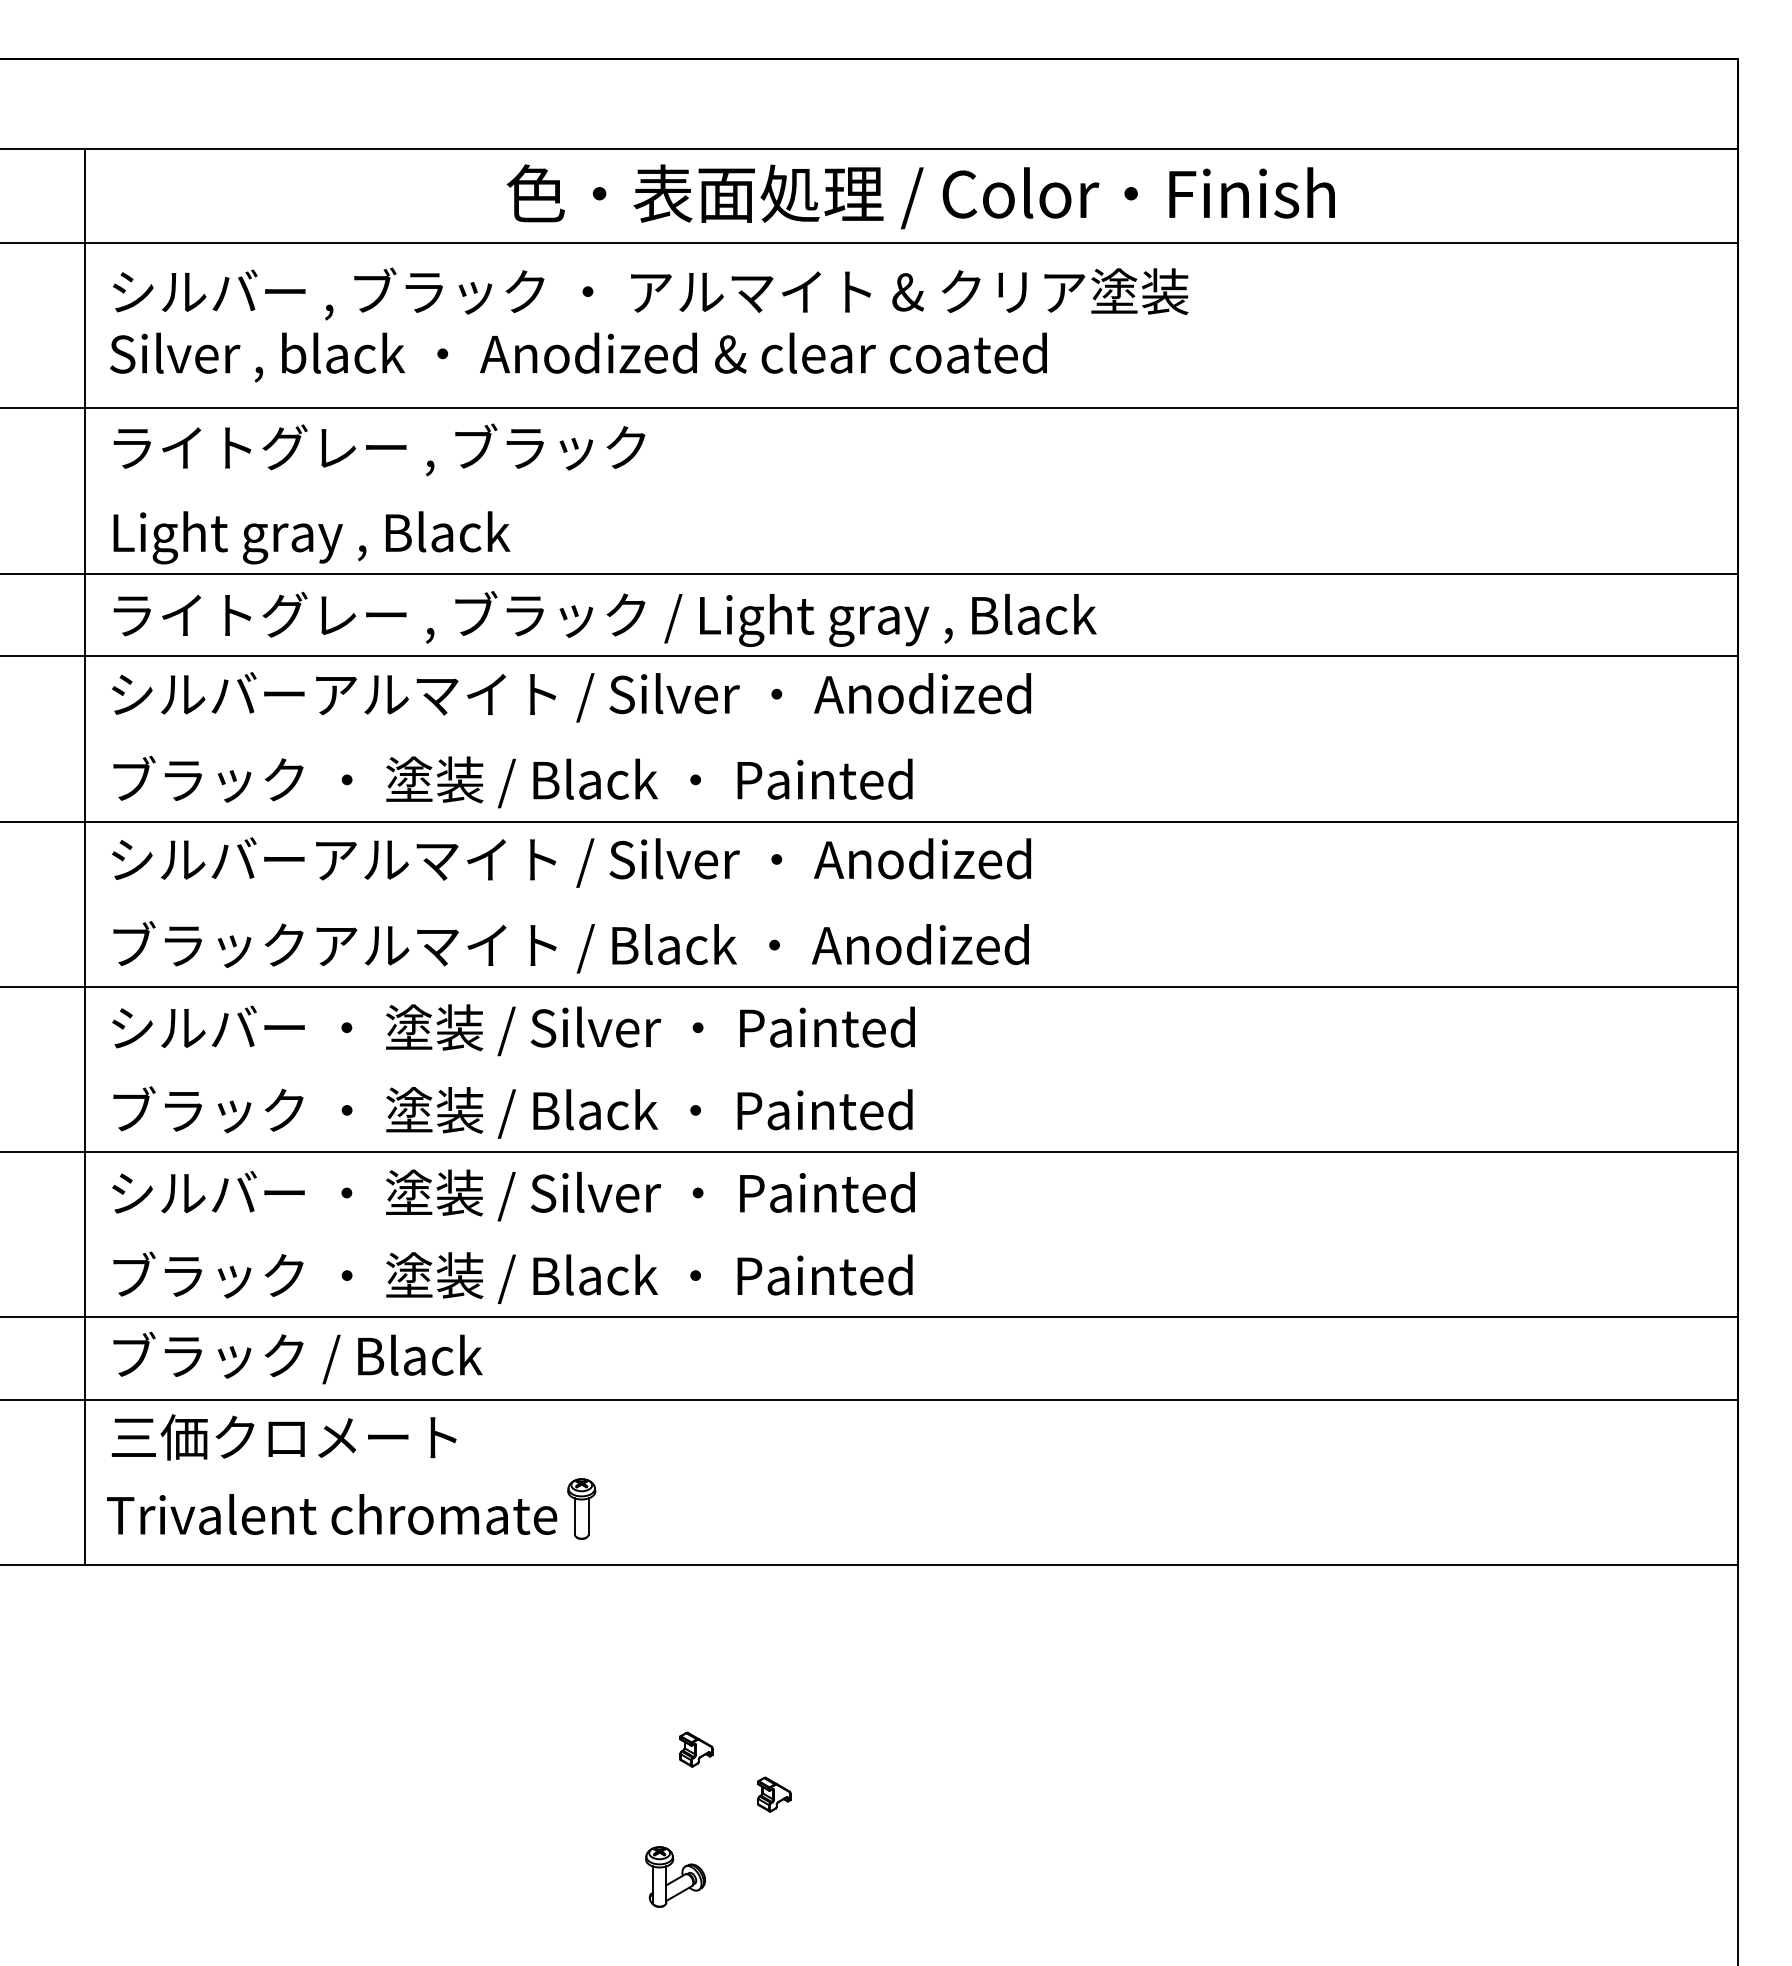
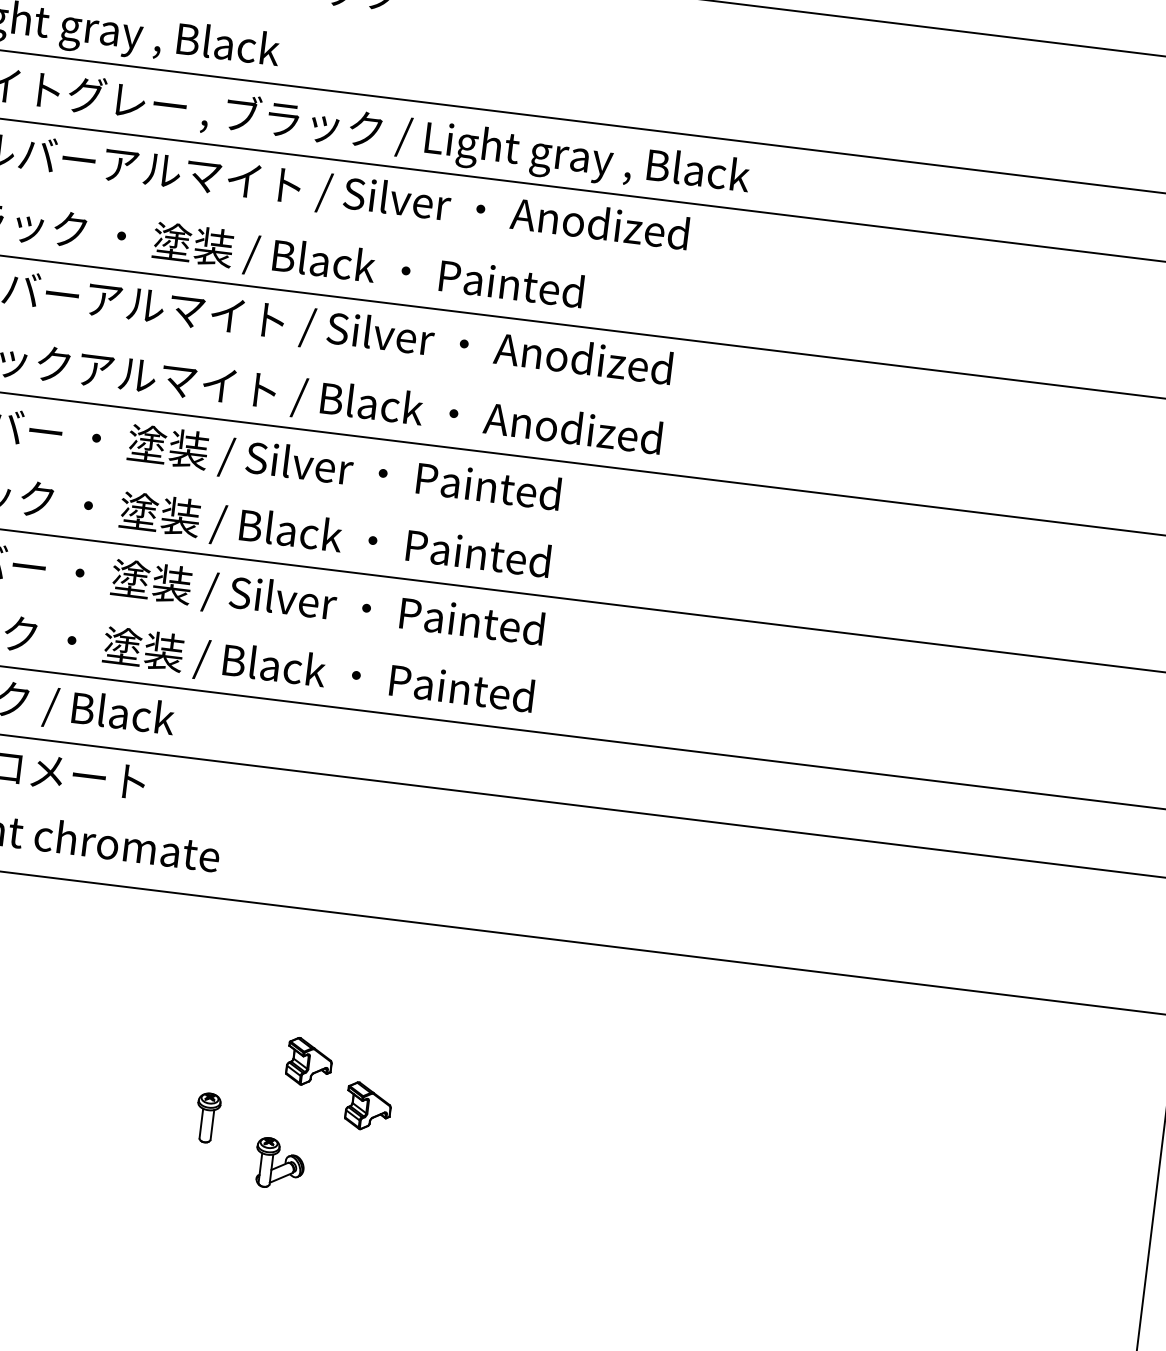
part: (581, 1508) -> (207, 1117), moved
part: (696, 1749) -> (309, 1062), size x1.67
part: (774, 1794) -> (368, 1106), size x1.67

